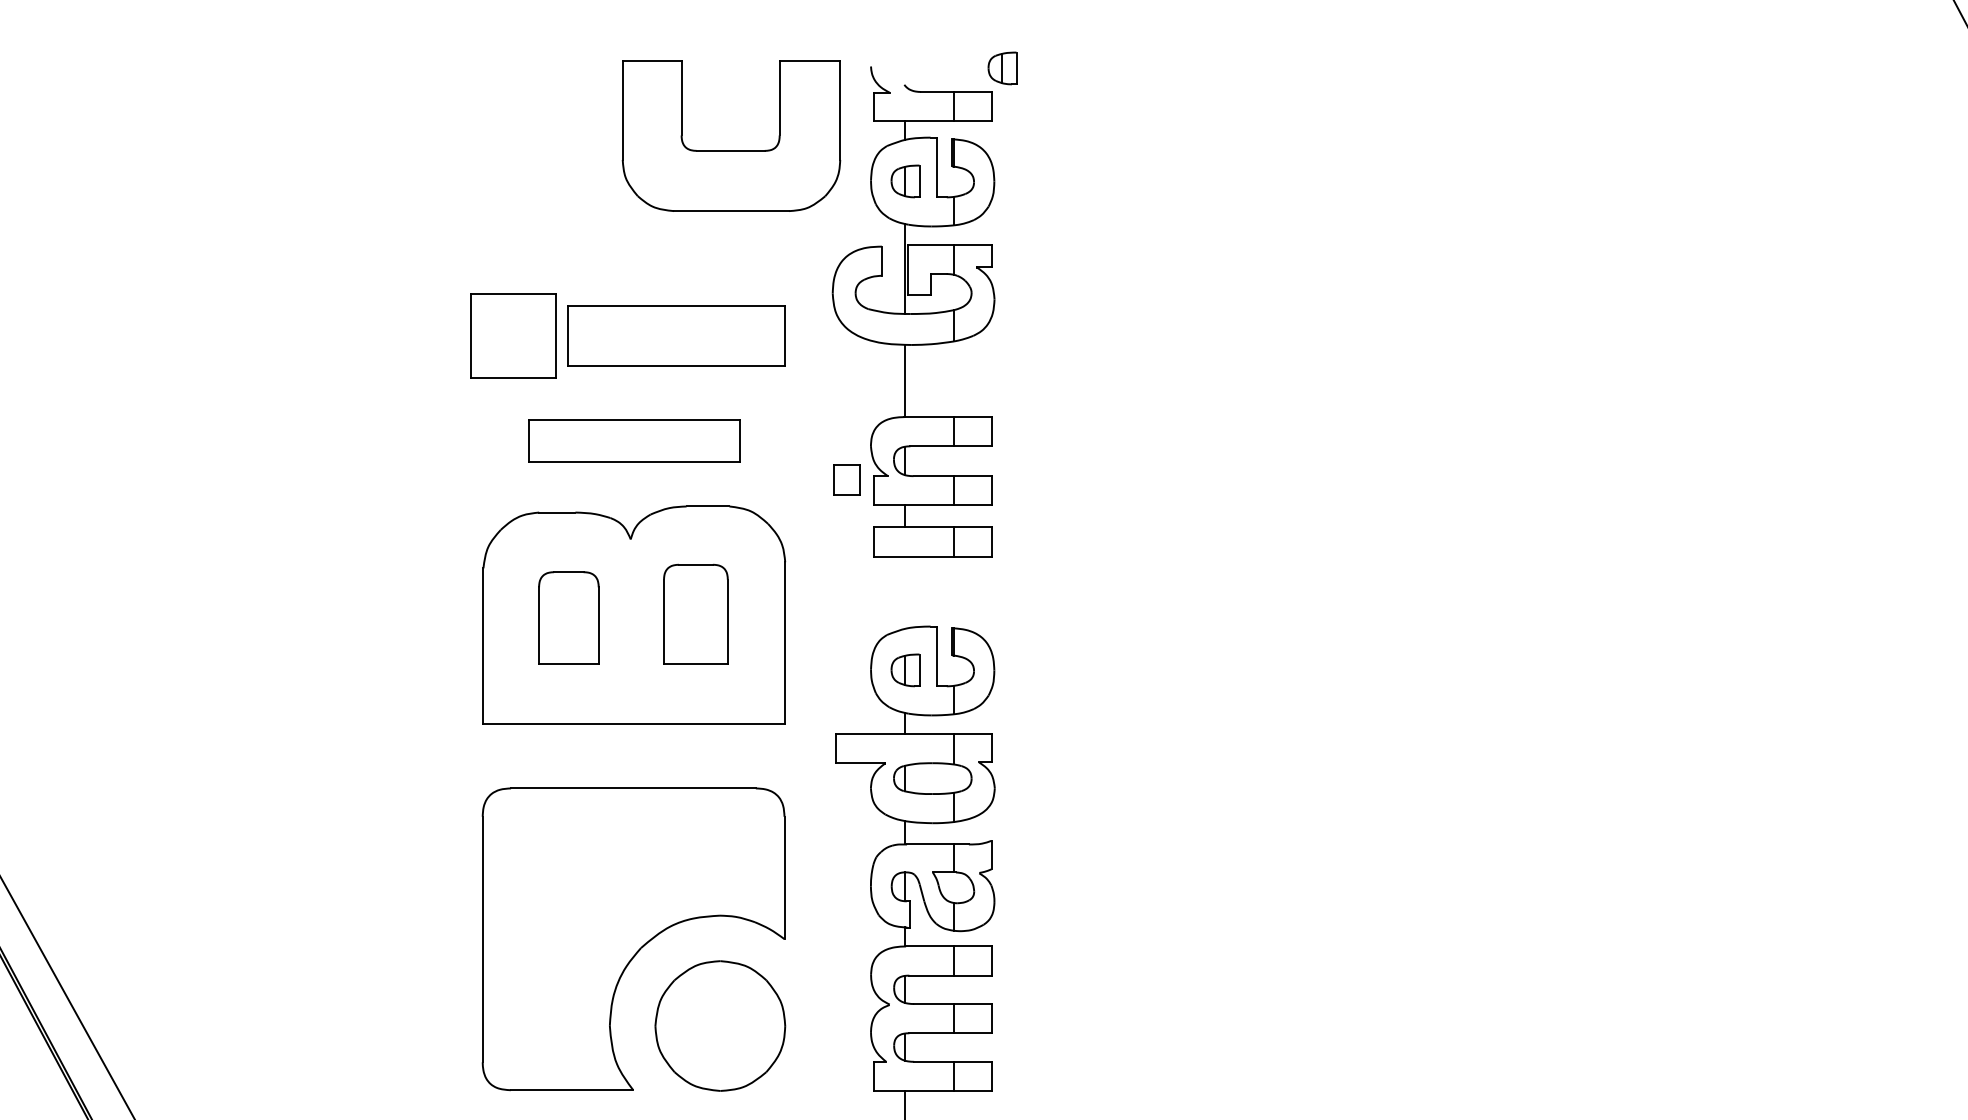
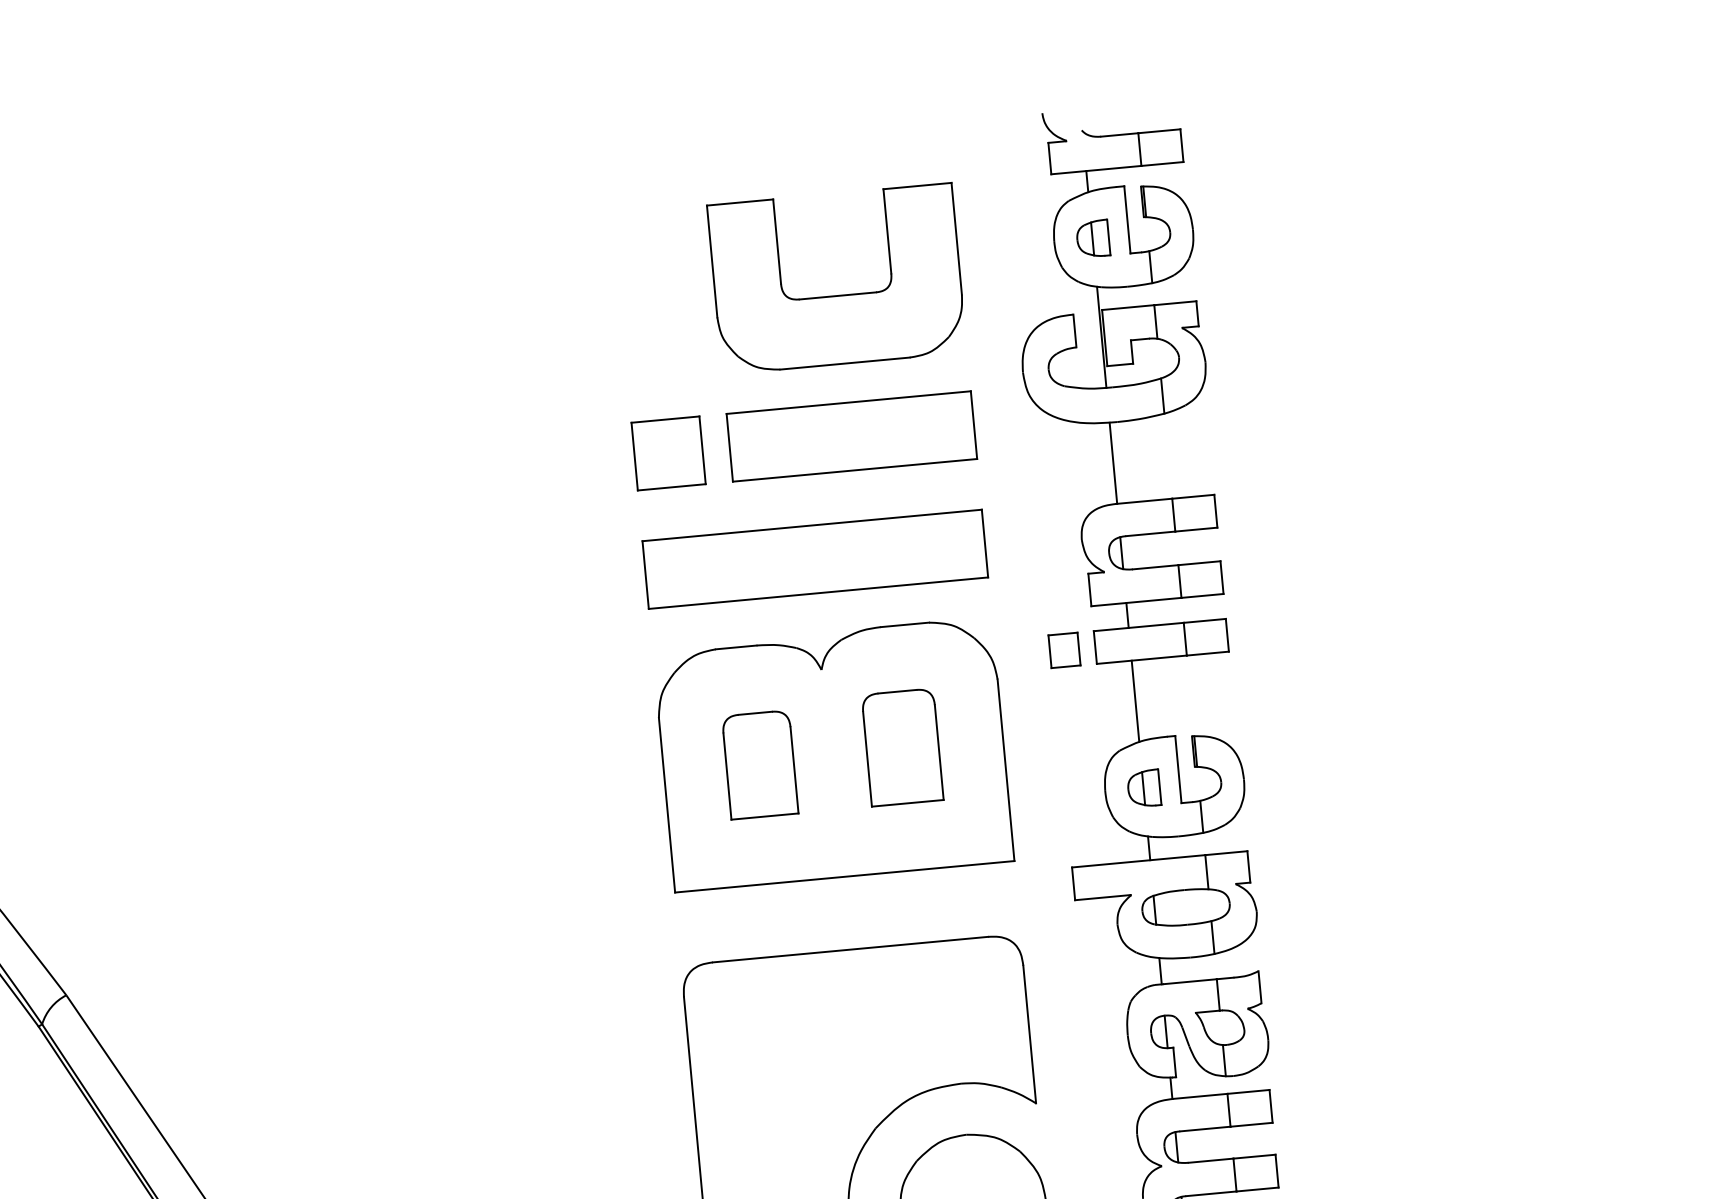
part: (1002, 68) -> (1190, 101), removed
part: (731, 150) -> (838, 295), moved
part: (513, 335) -> (668, 452), size x0.71
part: (633, 440) -> (814, 558), size x1.43
part: (846, 479) -> (1064, 649), moved
line: (905, 592) -> (1135, 701), added

